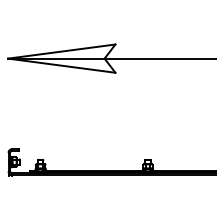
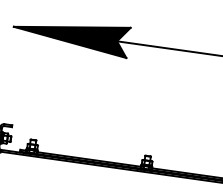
fill: (61, 58) -> (70, 34), added

